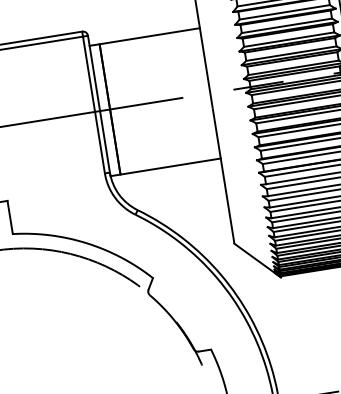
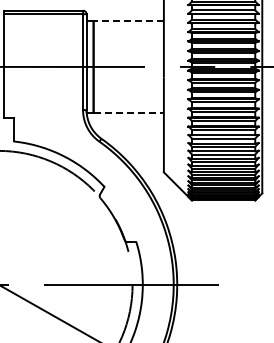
line: (149, 36) -> (128, 21), solid -> dashed
line: (171, 166) -> (129, 112), solid -> dashed

